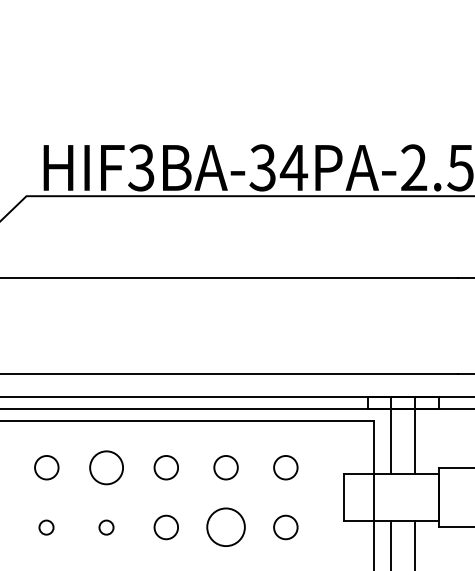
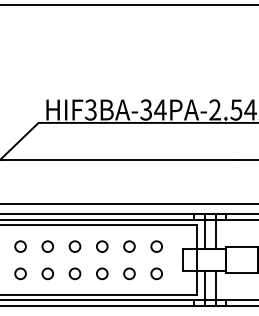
circle: (105, 467) -> (74, 246), size x0.71
circle: (46, 526) -> (47, 273), size x1.67
circle: (105, 526) -> (74, 273), size x1.67
circle: (226, 526) -> (129, 273), size x0.62

